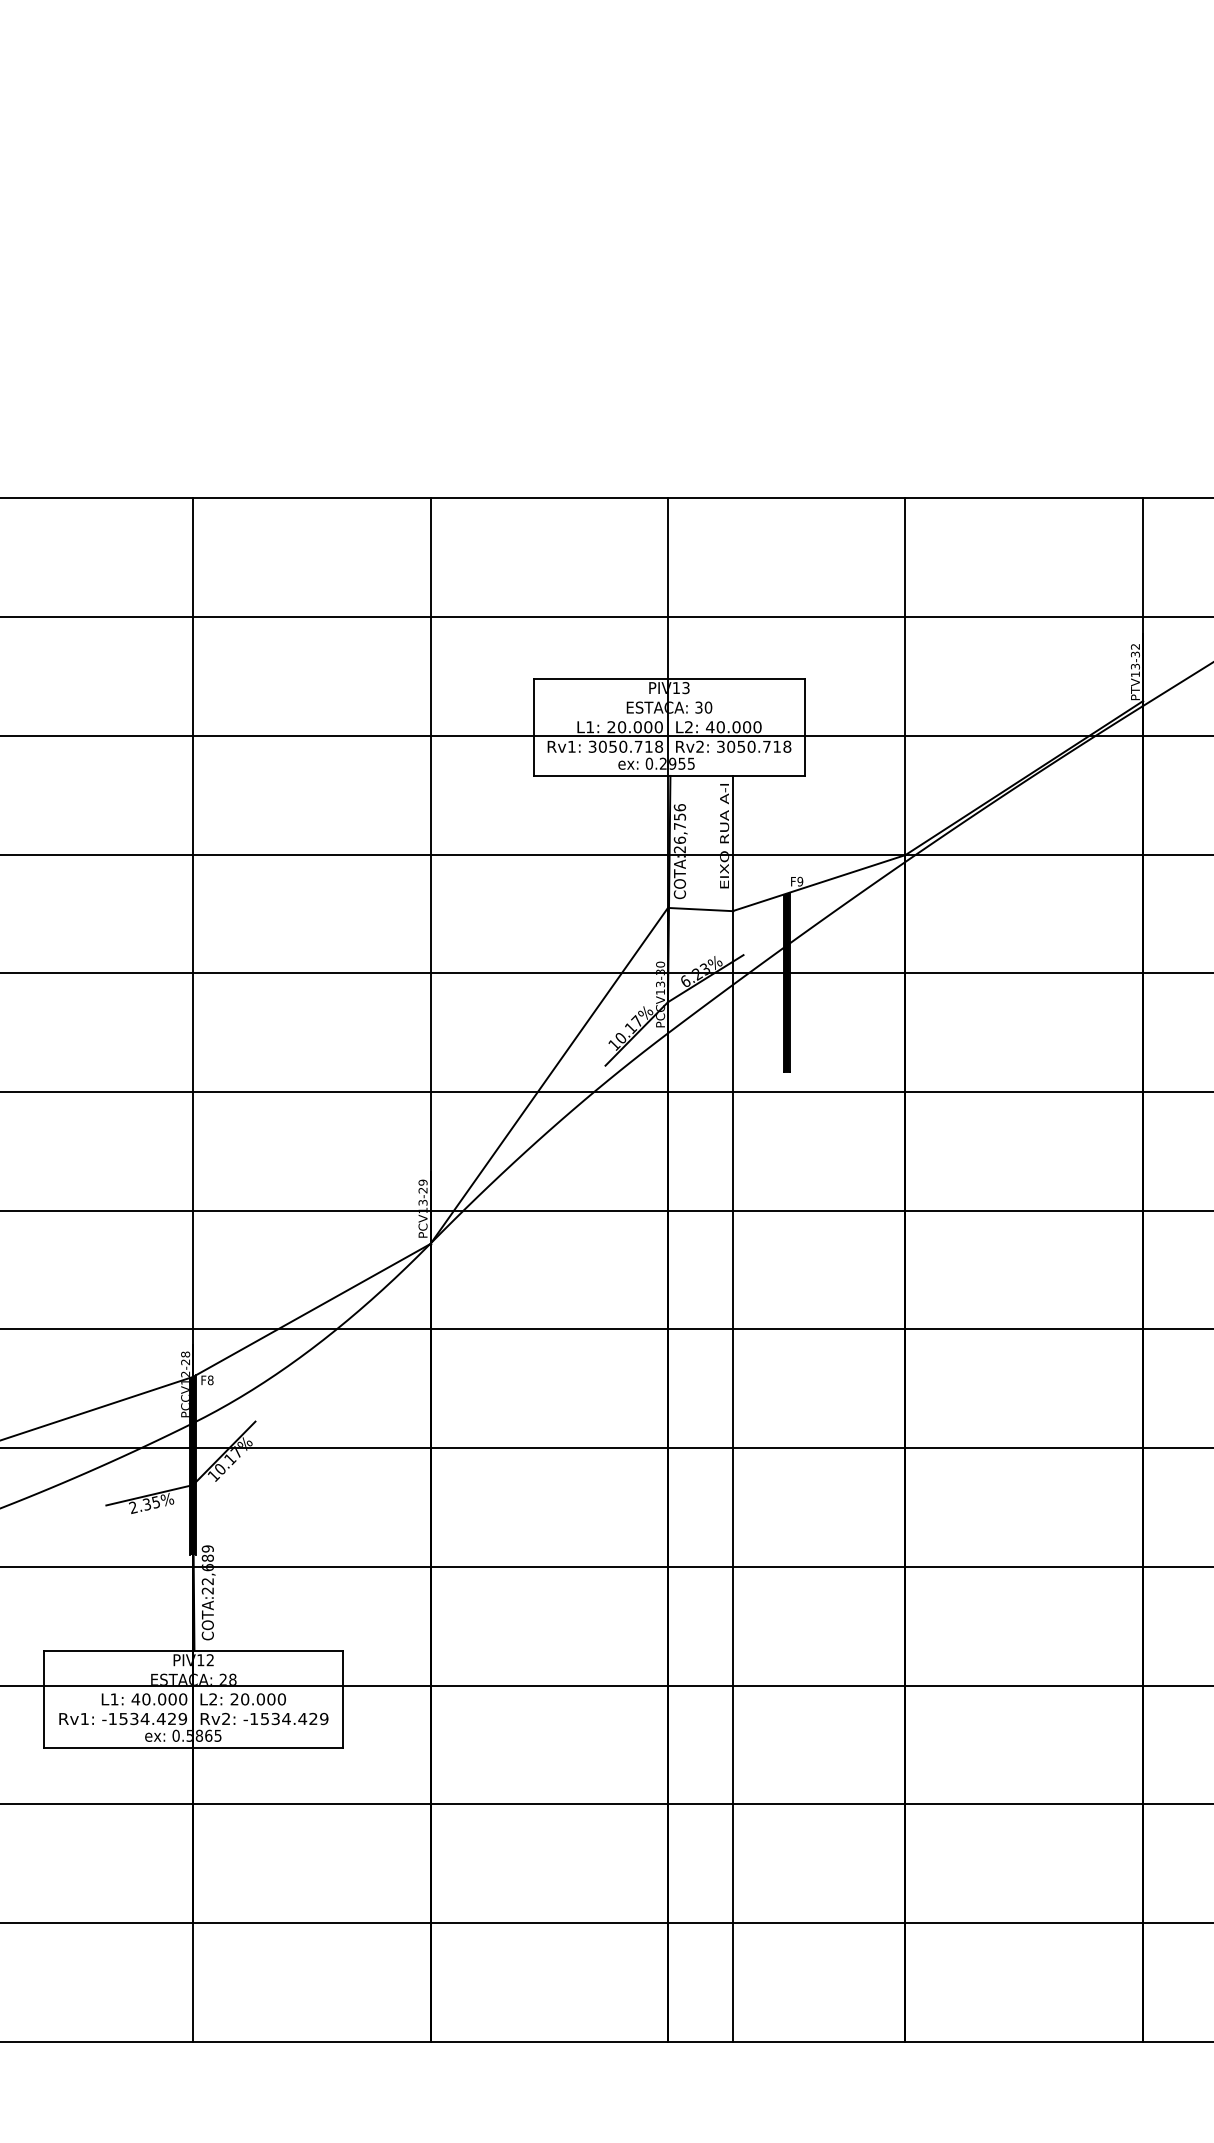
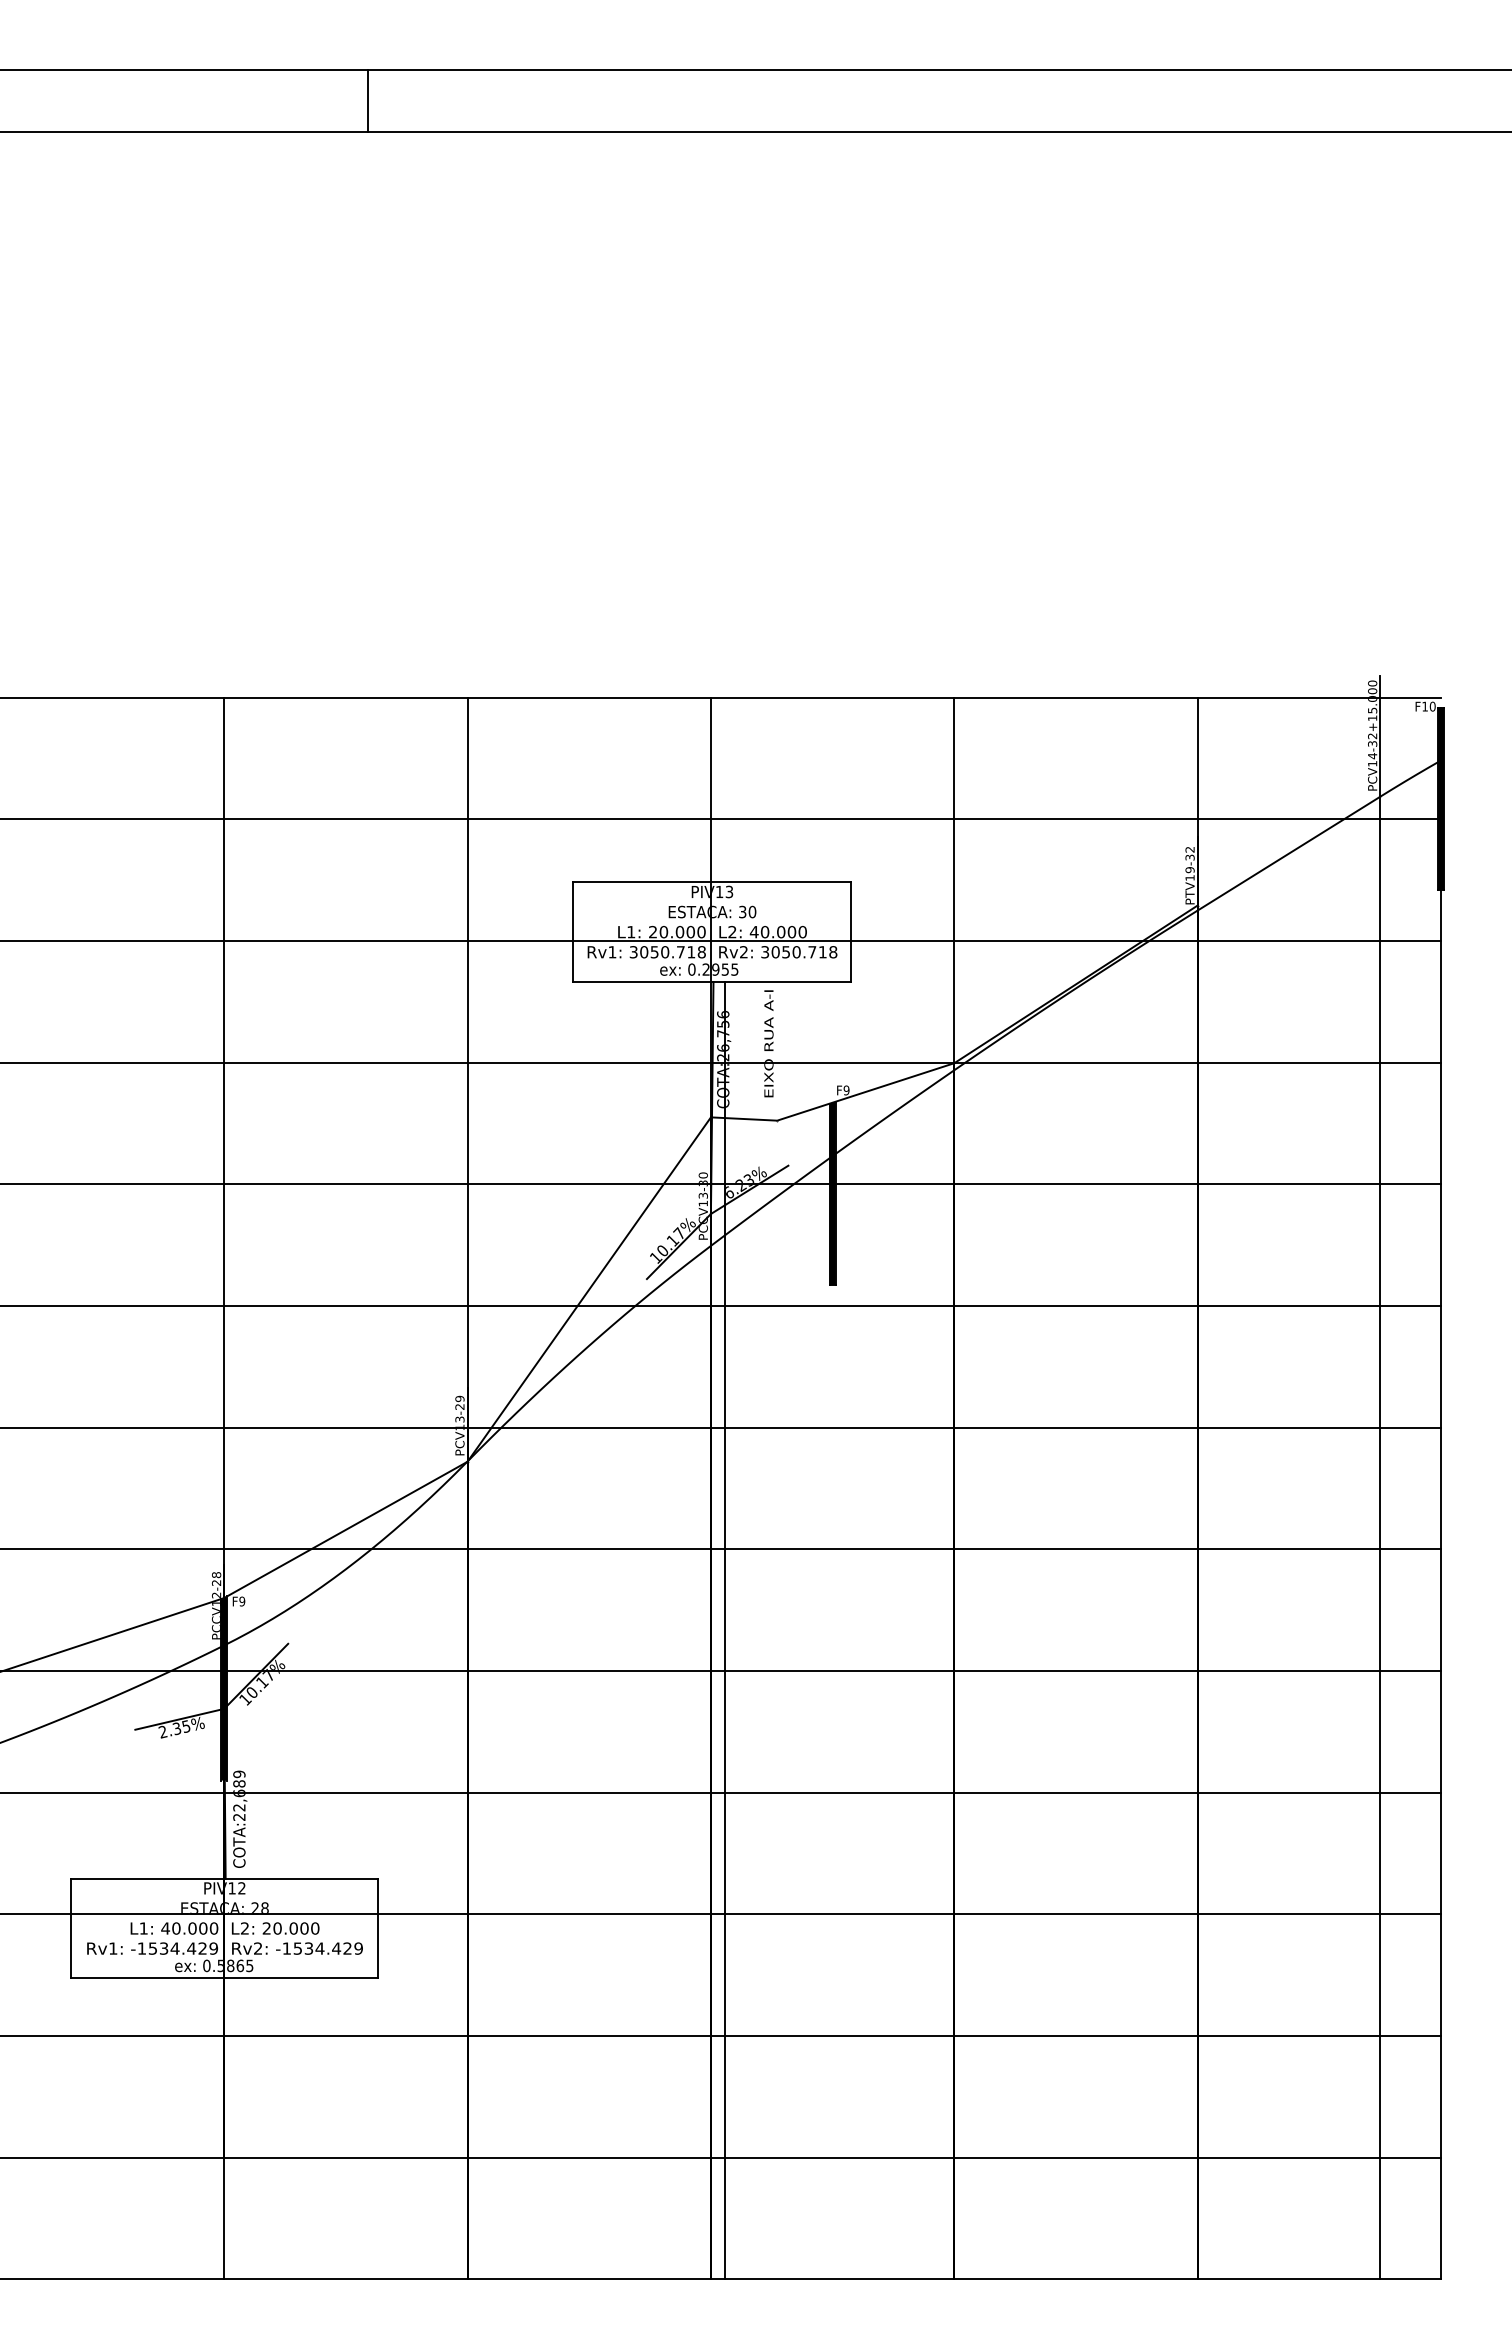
text: (1134, 667) -> (1189, 870), PTV13-32 -> PTV19-32
text: (210, 1380) -> (242, 1601), F8 -> F9
line: (732, 1408) -> (725, 1630), moved

